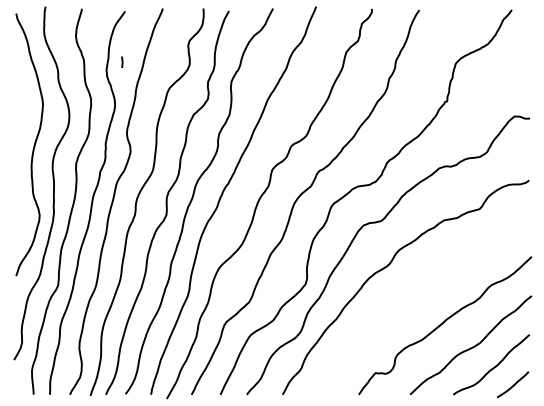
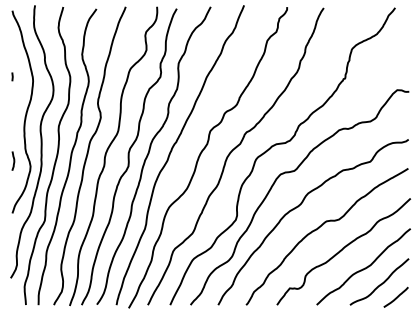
line: (122, 61) -> (12, 76), moved
curve: (17, 207) -> (13, 160), added
curve: (413, 295) -> (319, 228), added

